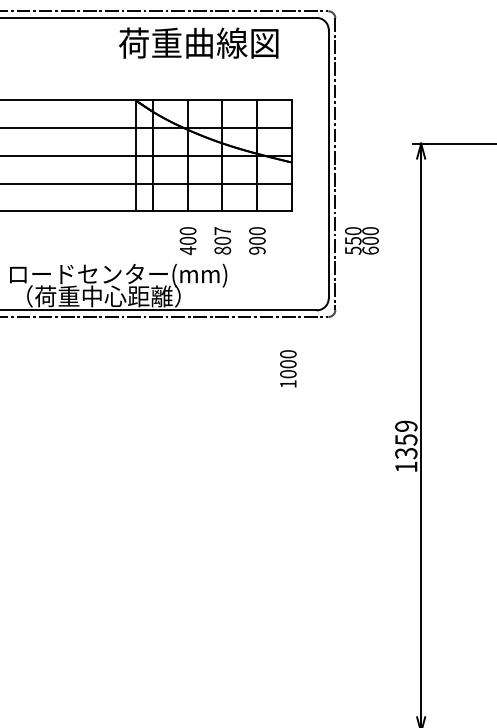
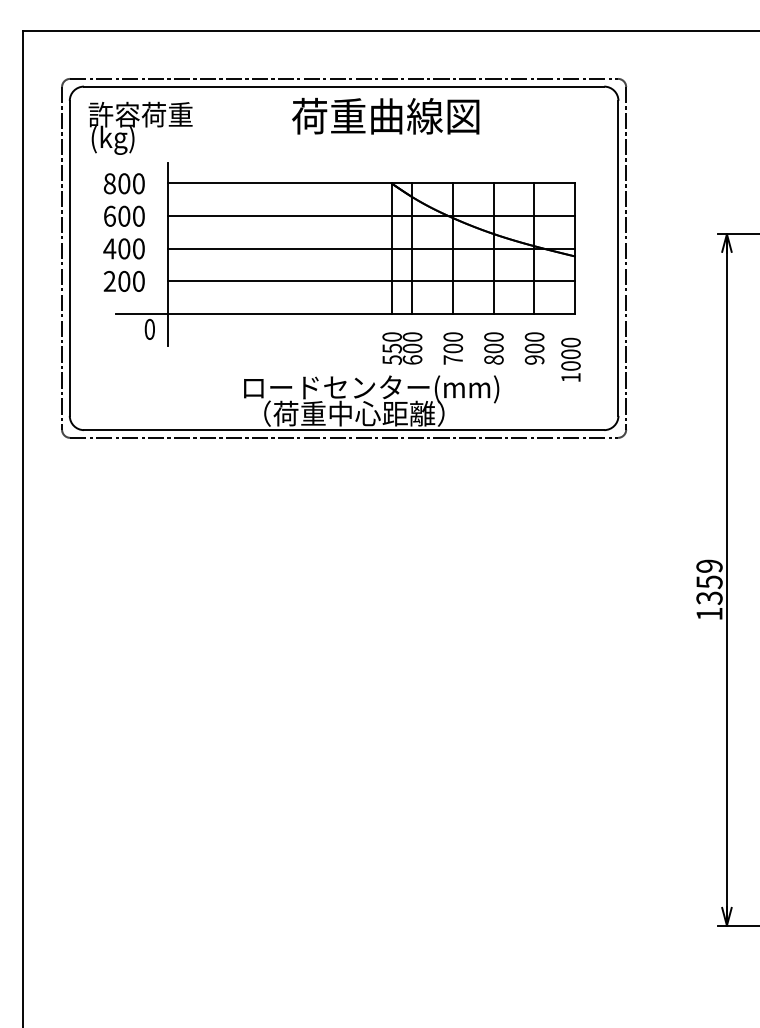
text: (198, 42) -> (385, 115), moved
text: (222, 230) -> (493, 336), 807 -> 800
text: (362, 240) -> (402, 348), moved
text: (187, 251) -> (452, 360), 400 -> 700
text: (287, 368) -> (570, 359), moved

